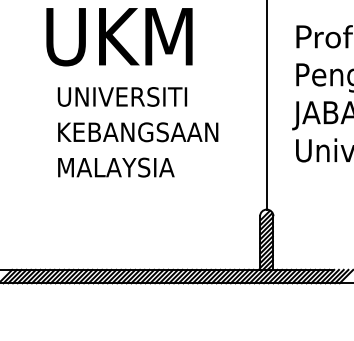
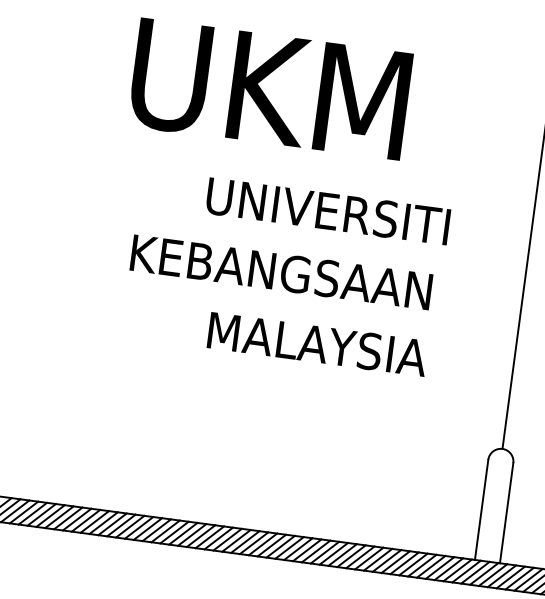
text: (122, 96) -> (328, 210), moved
text: (116, 167) -> (318, 344), moved
hatch: (266, 239) -> (494, 504), removed

